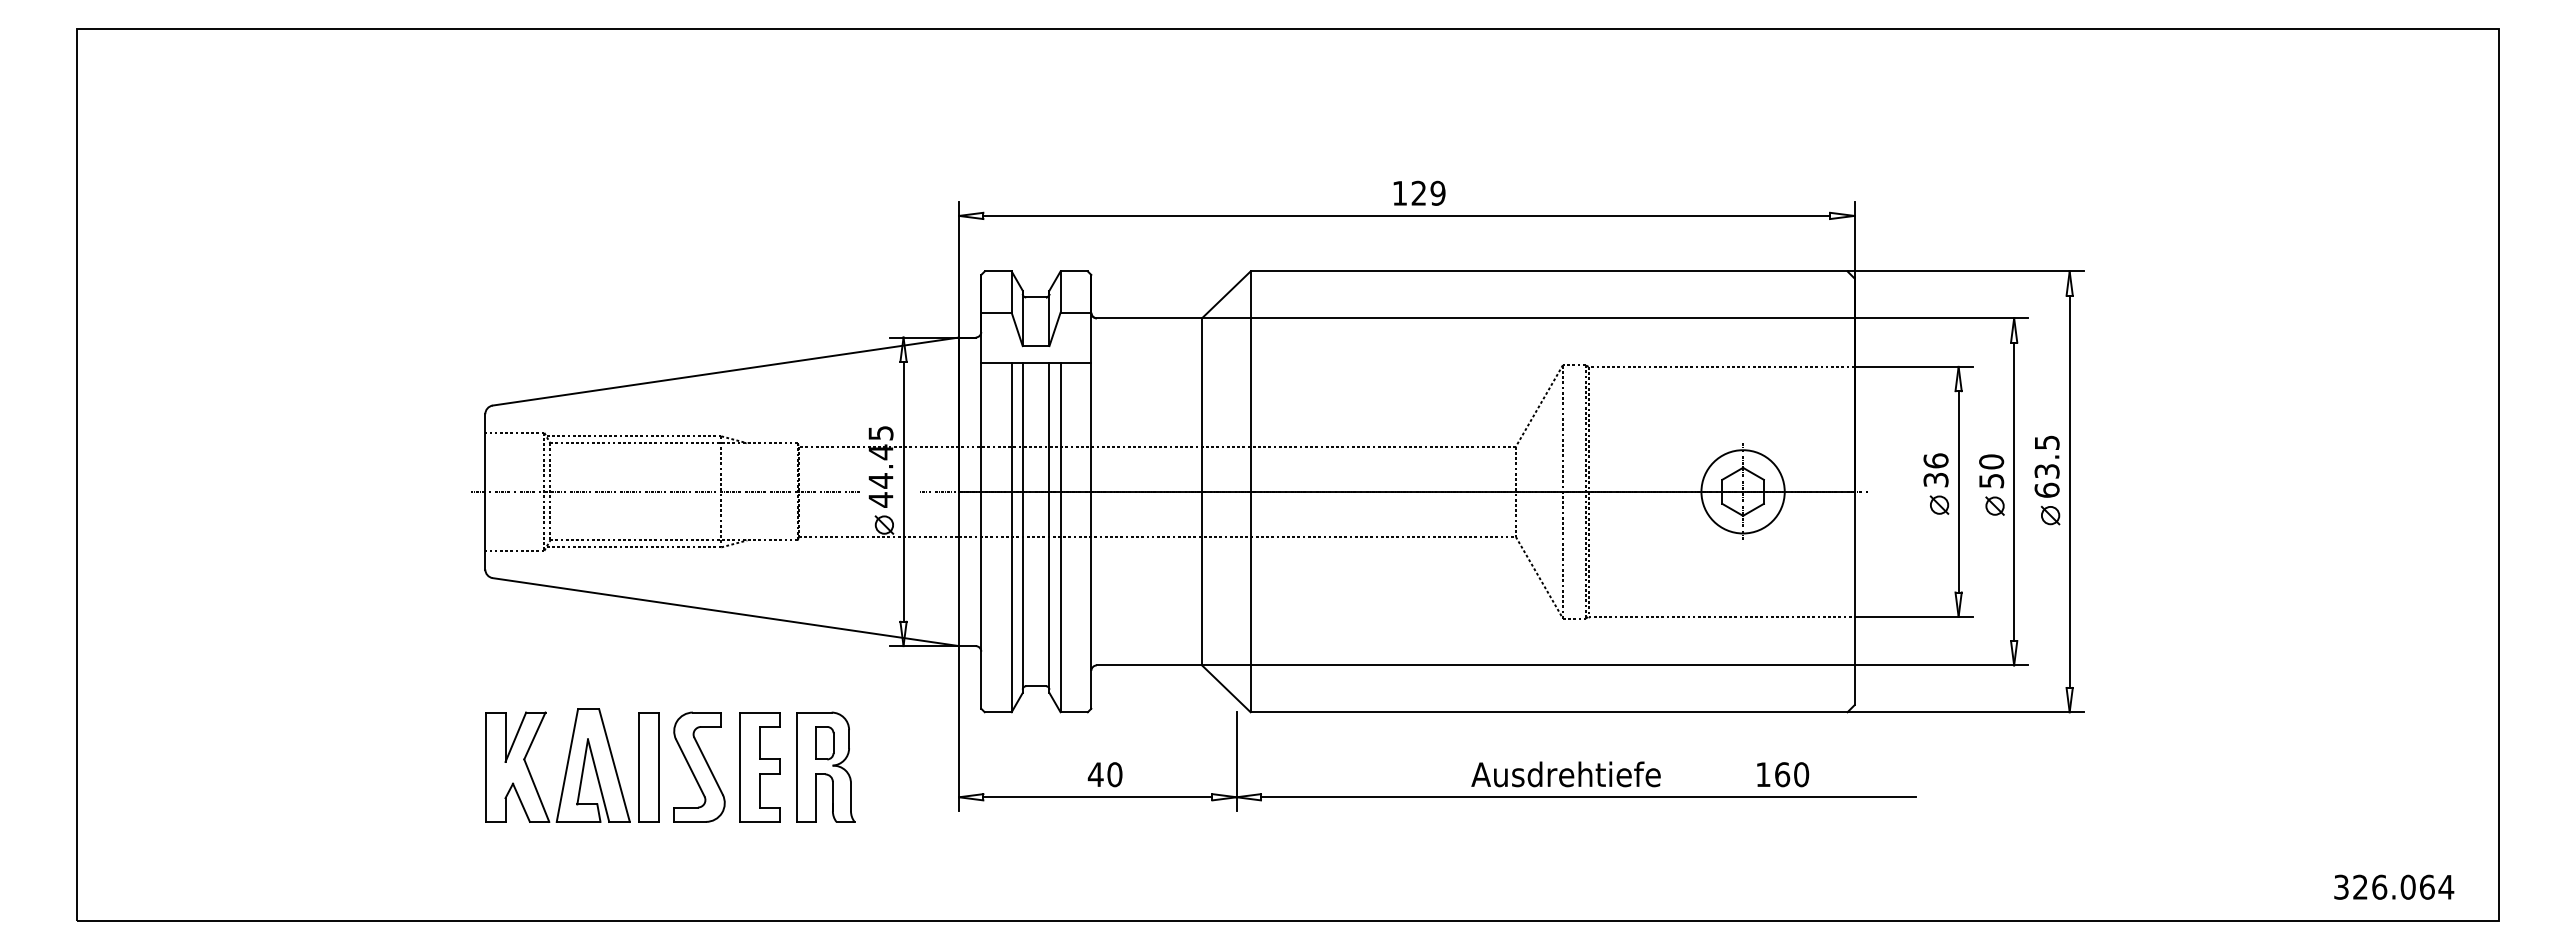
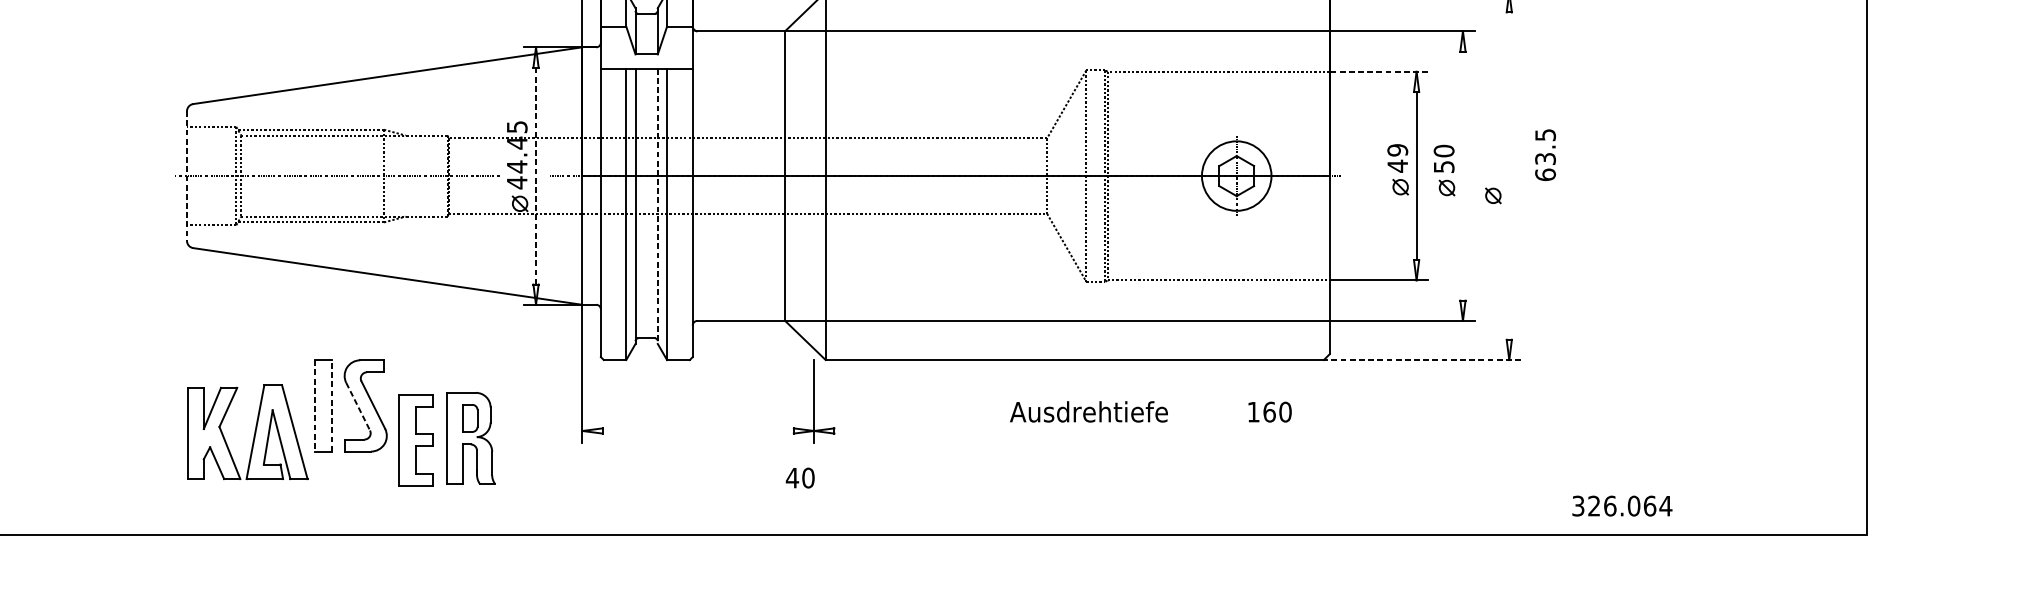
line: (1913, 366) -> (1378, 71), solid -> dashed
text: (2046, 466) -> (1545, 154), moved
text: (1935, 470) -> (1397, 158), 36 -> 49
line: (485, 491) -> (187, 175), solid -> dashed
line: (903, 491) -> (535, 175), solid -> dashed
line: (2014, 491) -> (1463, 175), removed
line: (2069, 491) -> (1509, 175), removed
line: (1049, 528) -> (657, 206), solid -> dashed
line: (1965, 712) -> (1422, 360), solid -> dashed
part: (825, 766) -> (470, 437), moved
line: (639, 767) -> (315, 406), solid -> dashed
line: (659, 767) -> (332, 406), solid -> dashed
part: (759, 767) -> (415, 440), moved
part: (565, 768) -> (253, 434), moved
line: (690, 768) -> (358, 406), solid -> dashed
text: (1104, 774) -> (799, 477), moved
line: (1097, 797) -> (697, 431), removed
line: (1588, 797) -> (1107, 431), removed
text: (2394, 886) -> (1622, 505), moved

